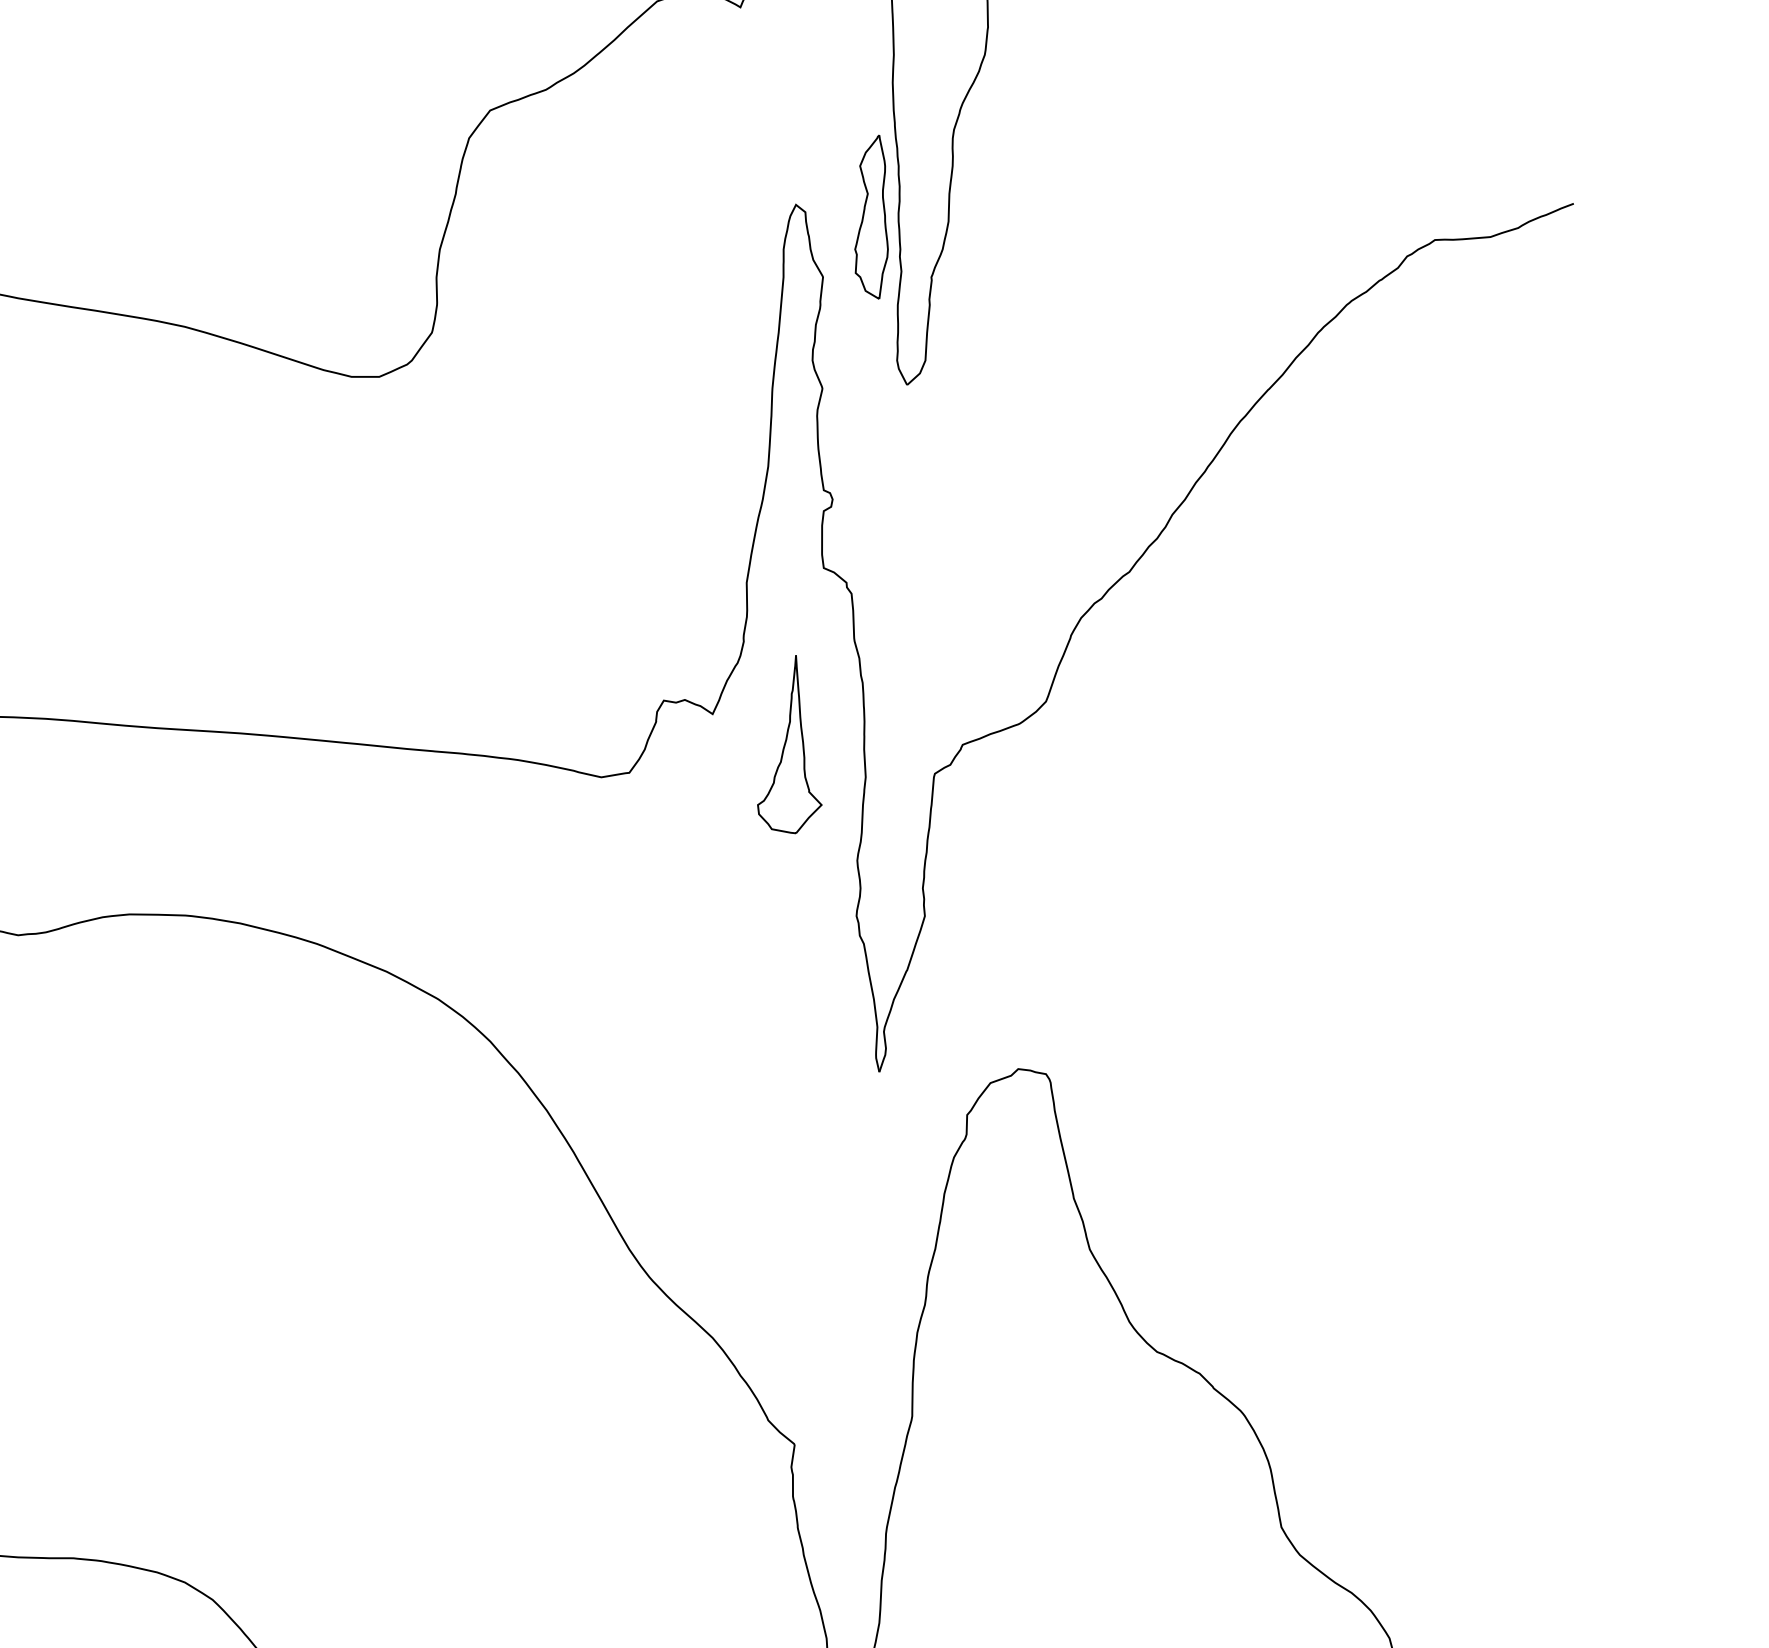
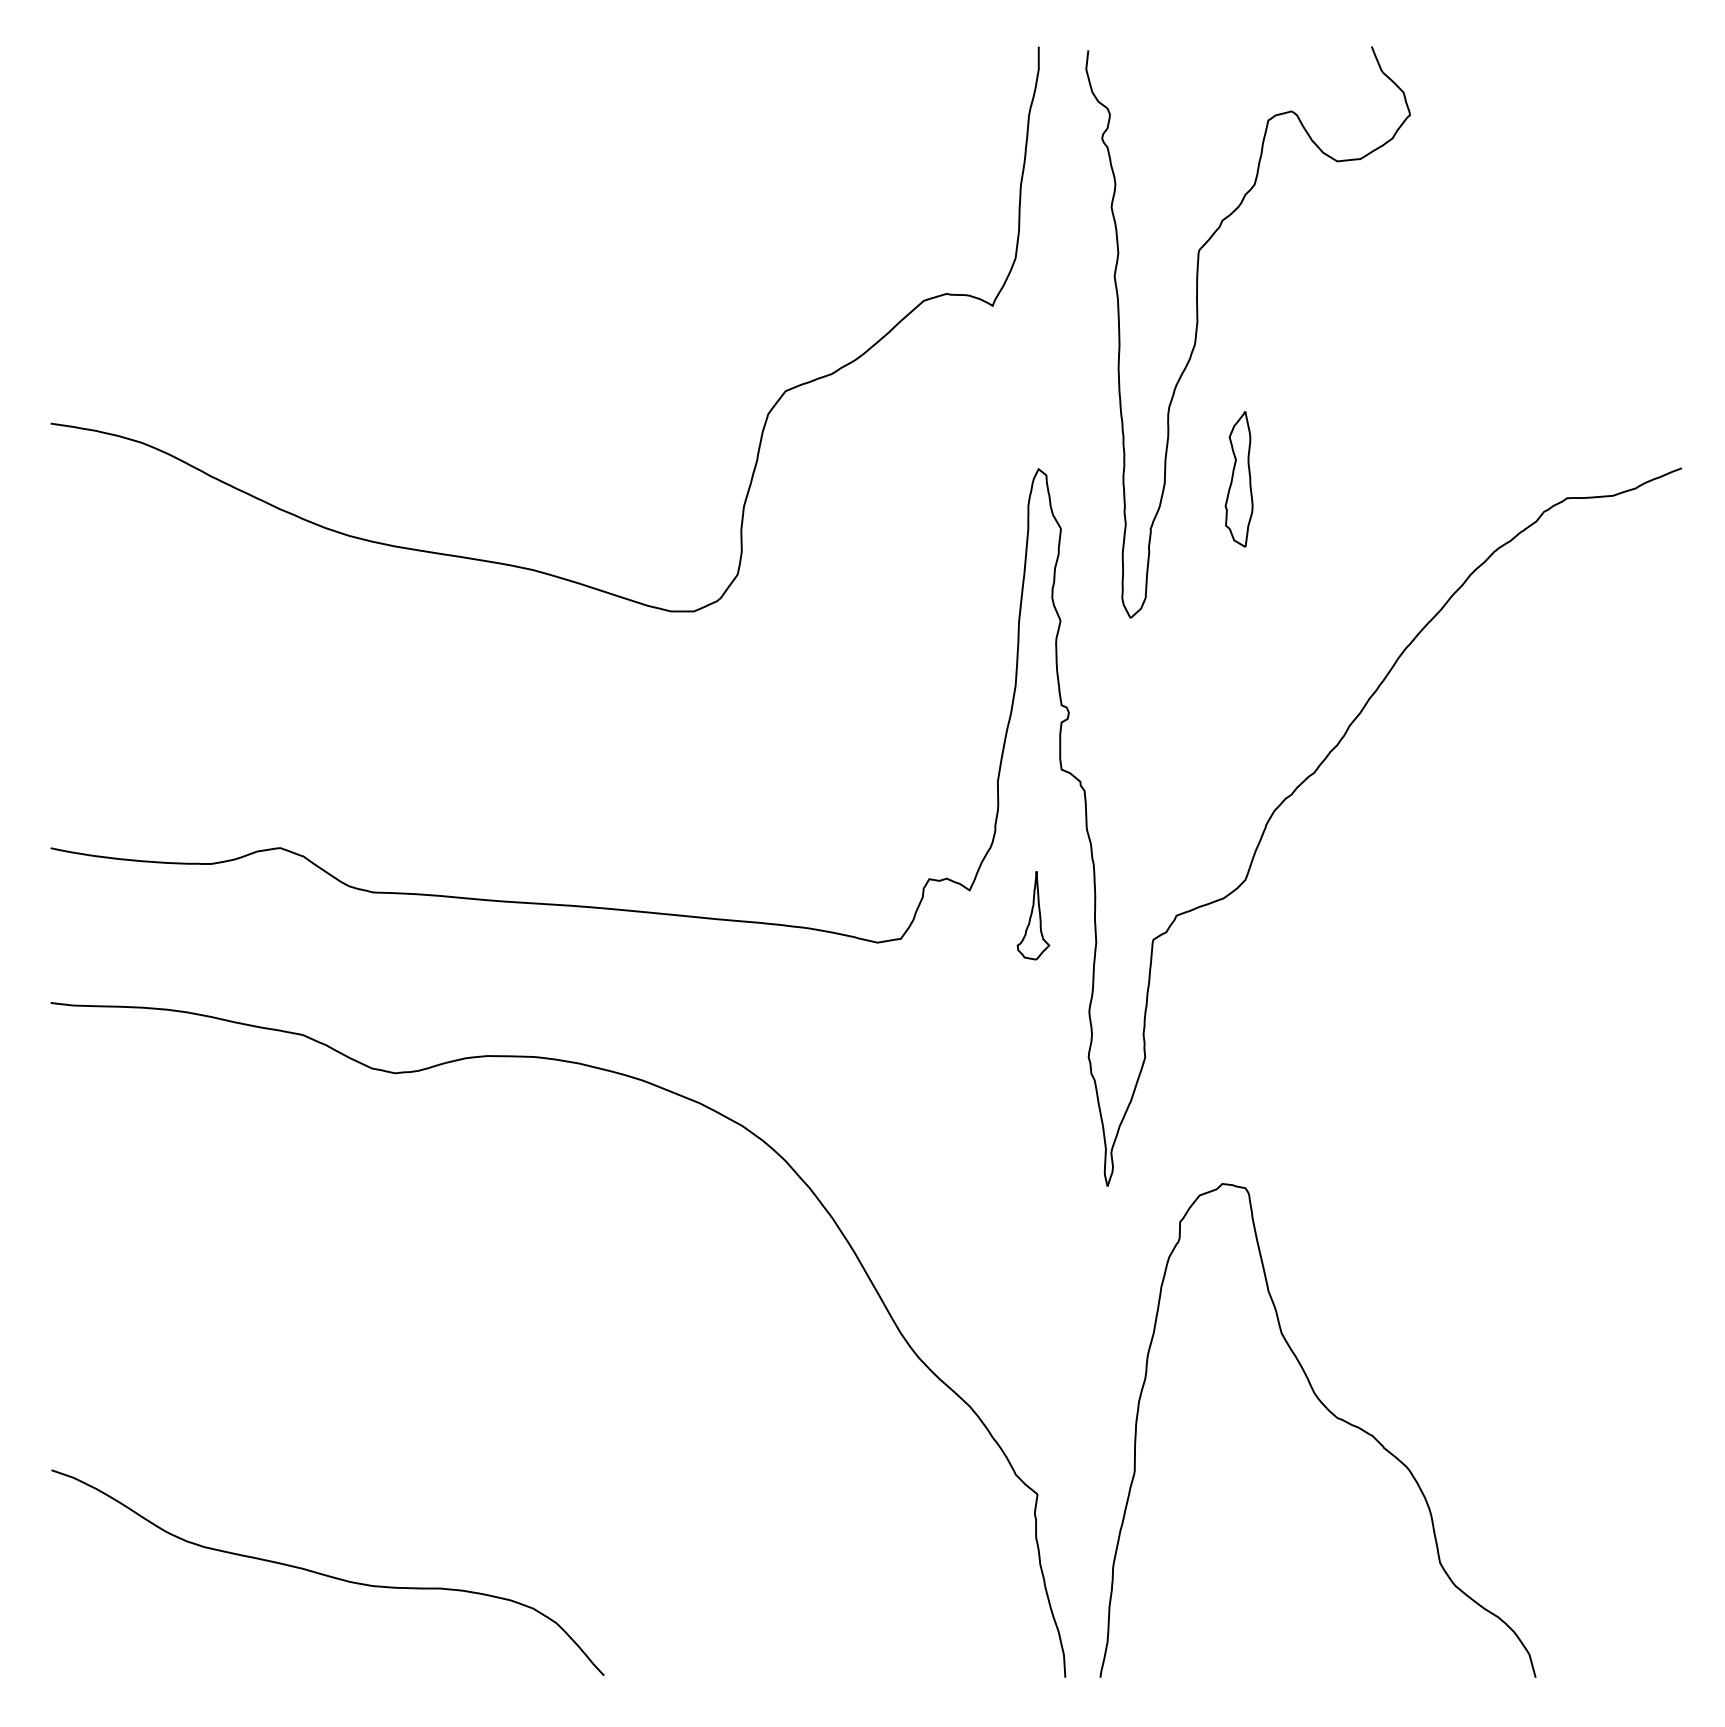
part: (870, 217) -> (1238, 479), moved
part: (789, 744) -> (1033, 915), size x0.6

